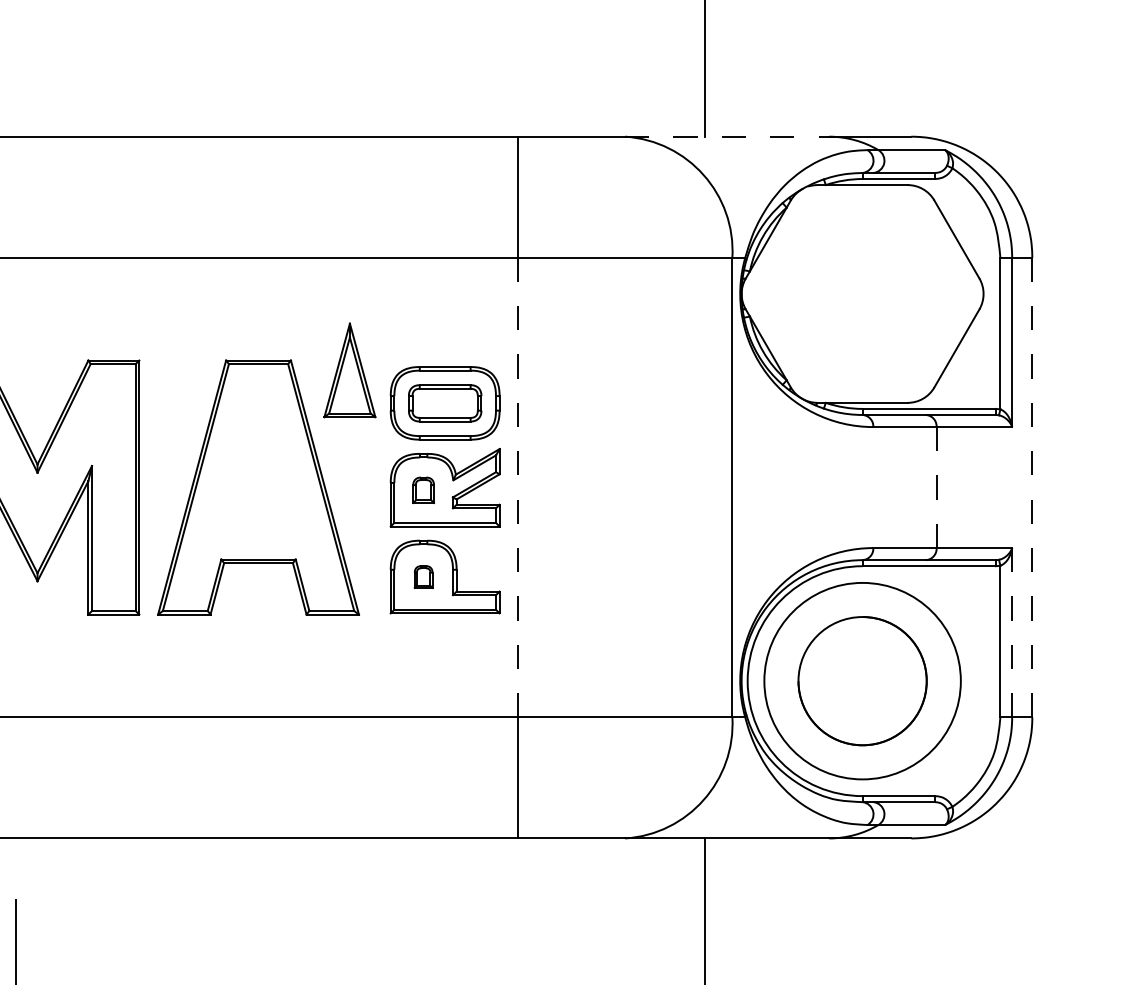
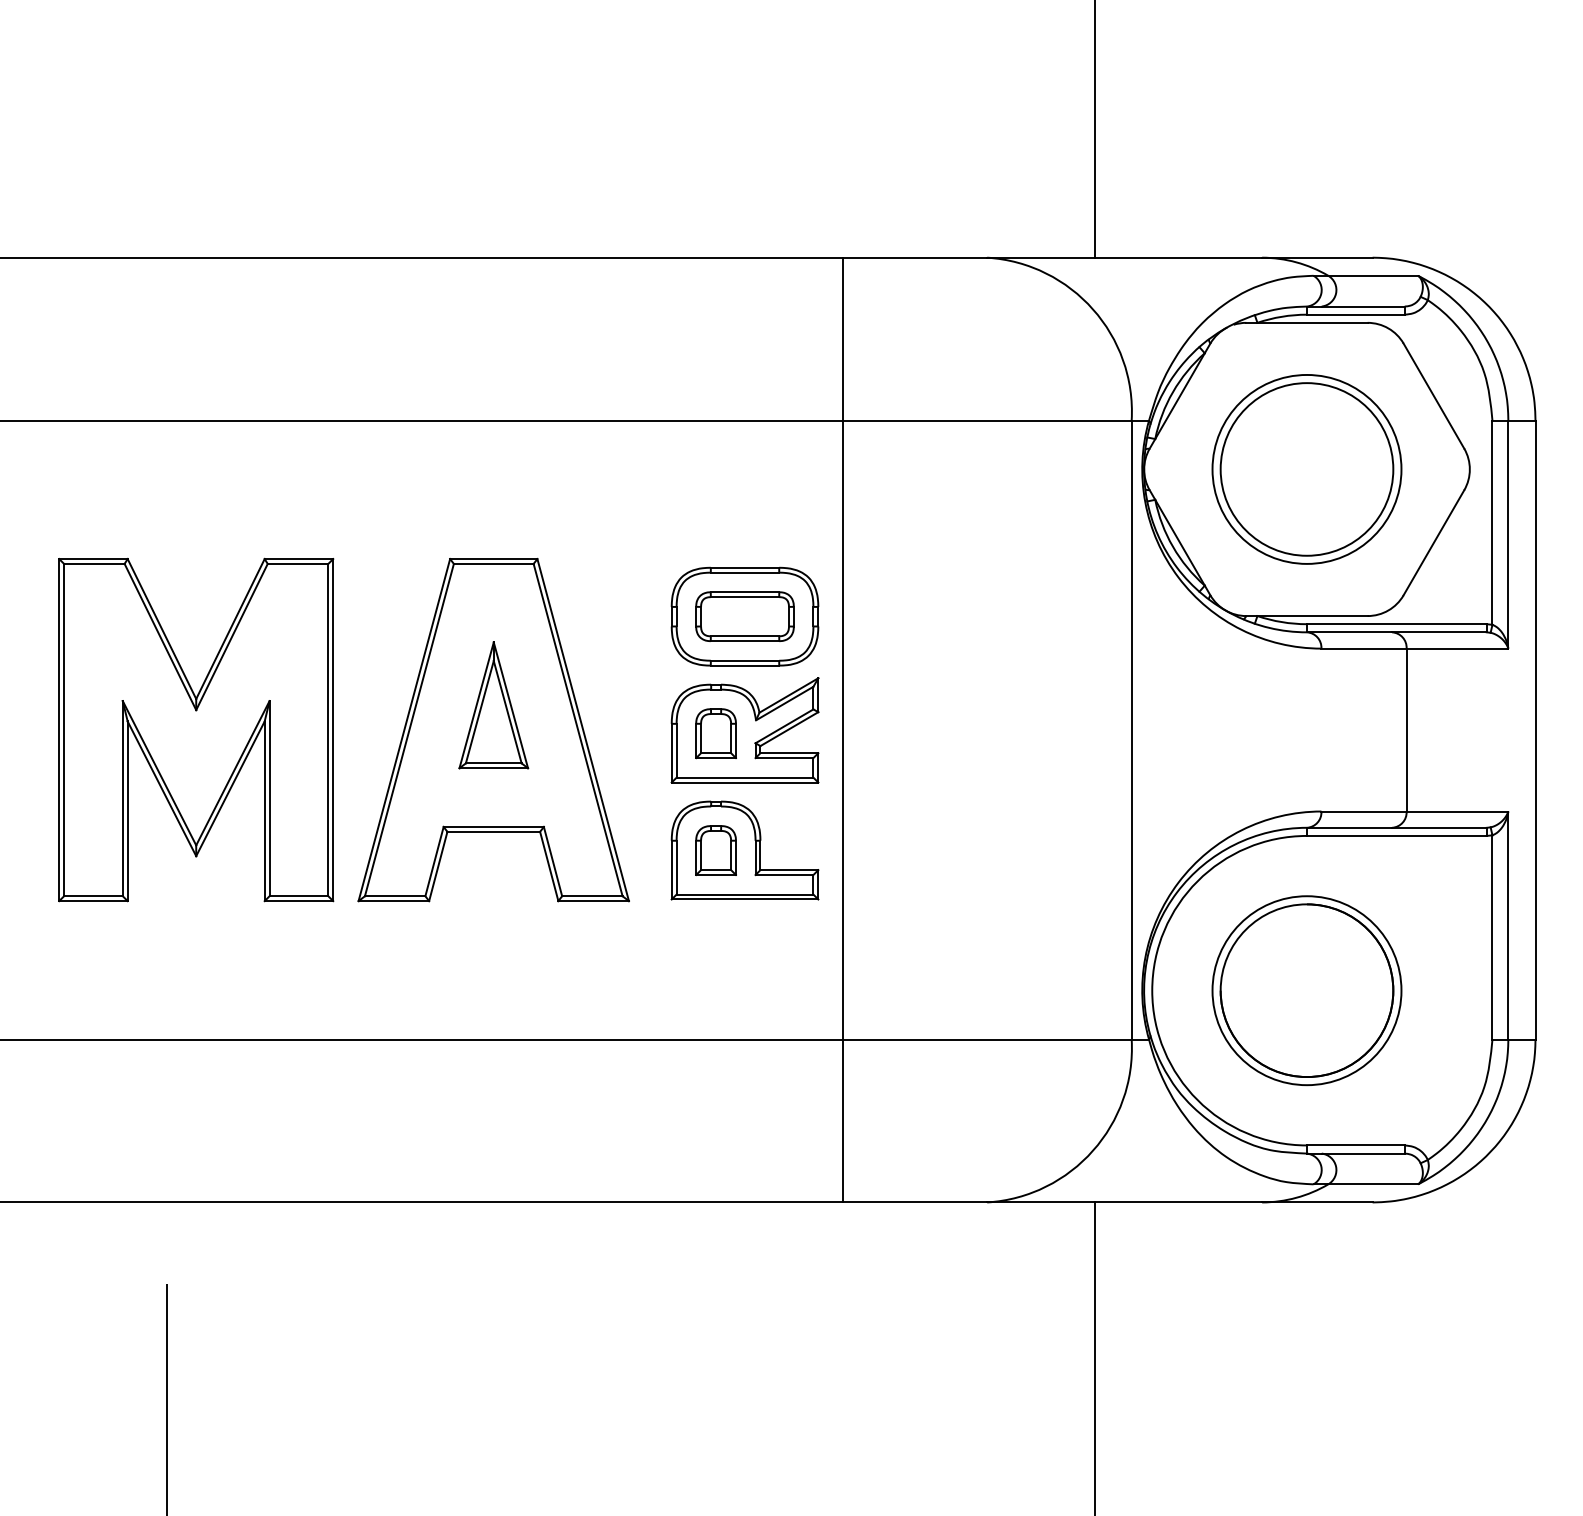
line: (727, 136) -> (1125, 257), dashed -> solid
part: (862, 294) -> (1306, 469), added
part: (349, 370) -> (493, 705), moved
line: (517, 487) -> (842, 730), dashed -> solid
line: (936, 487) -> (1406, 730), dashed -> solid
line: (1032, 487) -> (1535, 730), dashed -> solid
part: (423, 490) -> (715, 733), size x1.43
part: (423, 577) -> (715, 850), size x1.67
line: (1012, 633) -> (1508, 926), dashed -> solid
circle: (862, 681) -> (1306, 990), size x0.71

